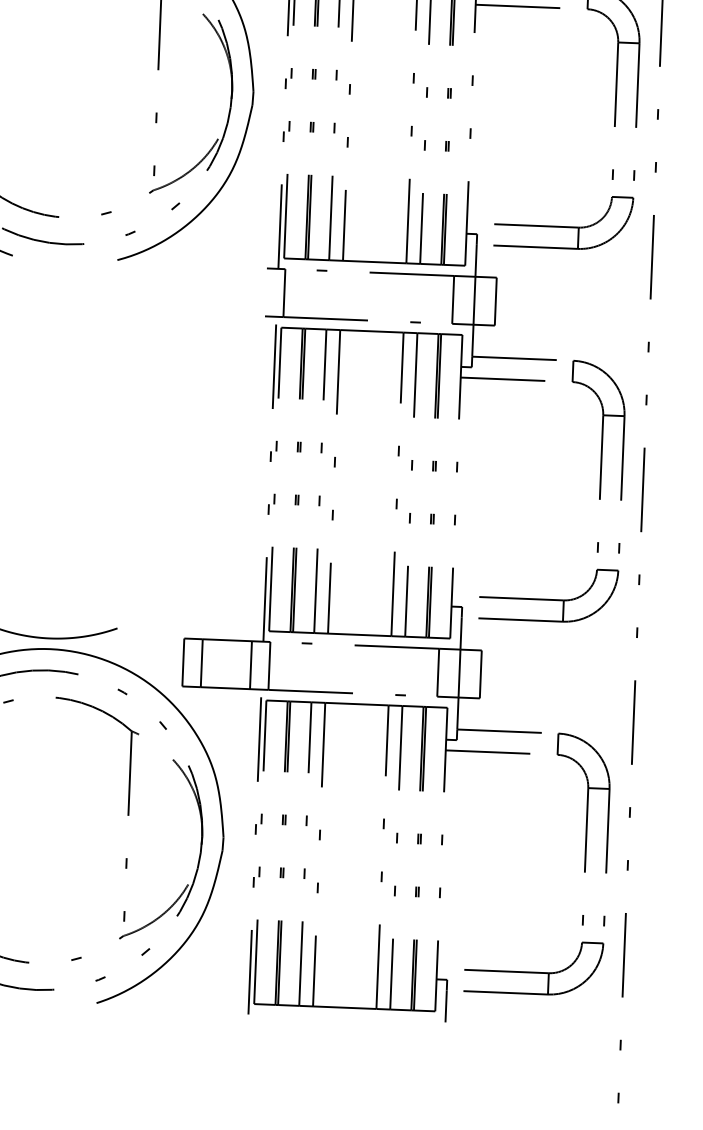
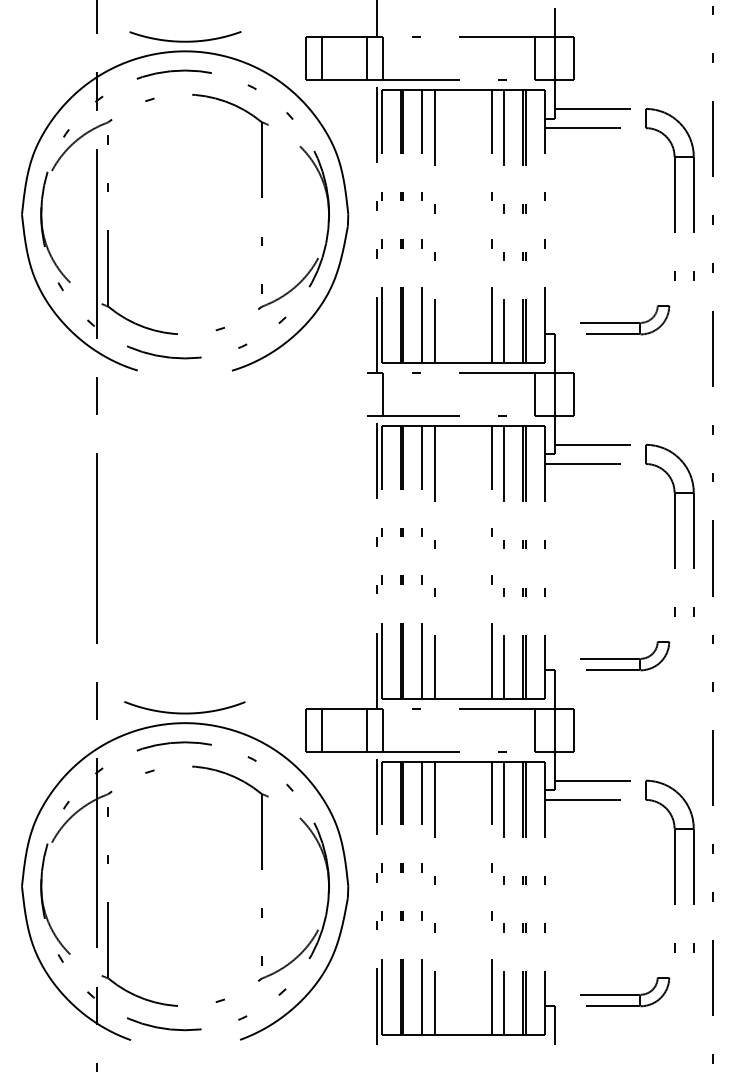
part: (564, 221) -> (632, 319), size x0.6
part: (549, 593) -> (632, 655), size x0.6
part: (534, 966) -> (632, 991), size x0.6

